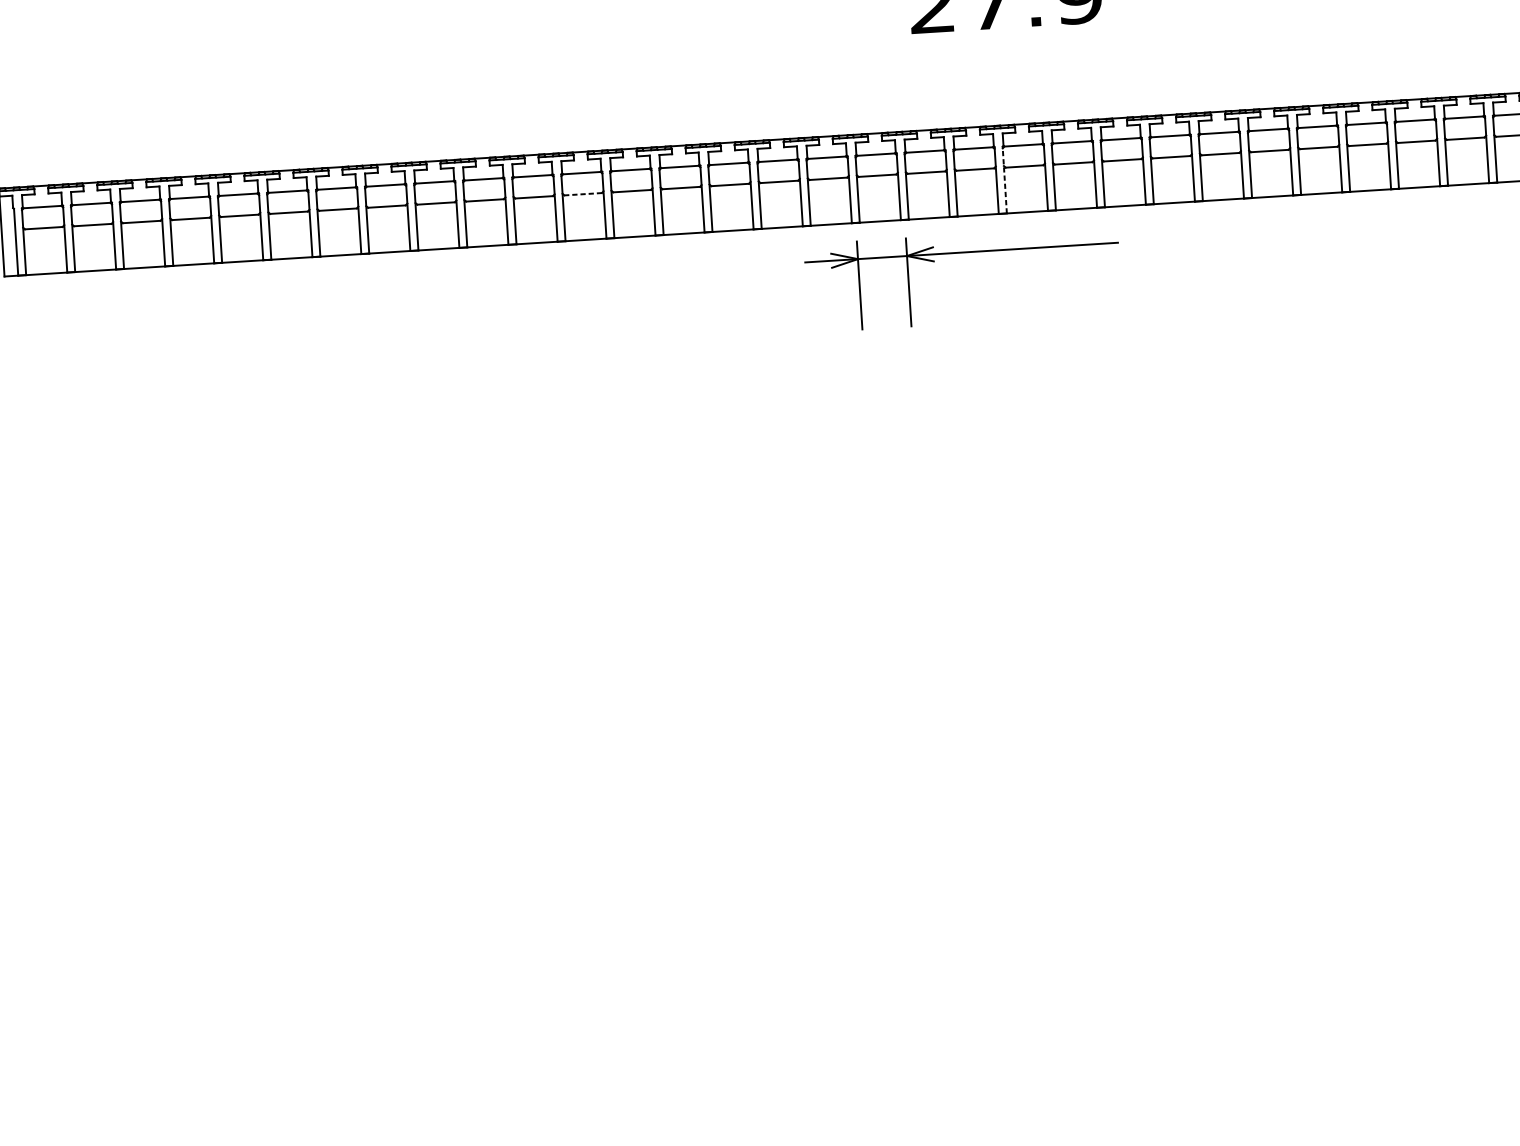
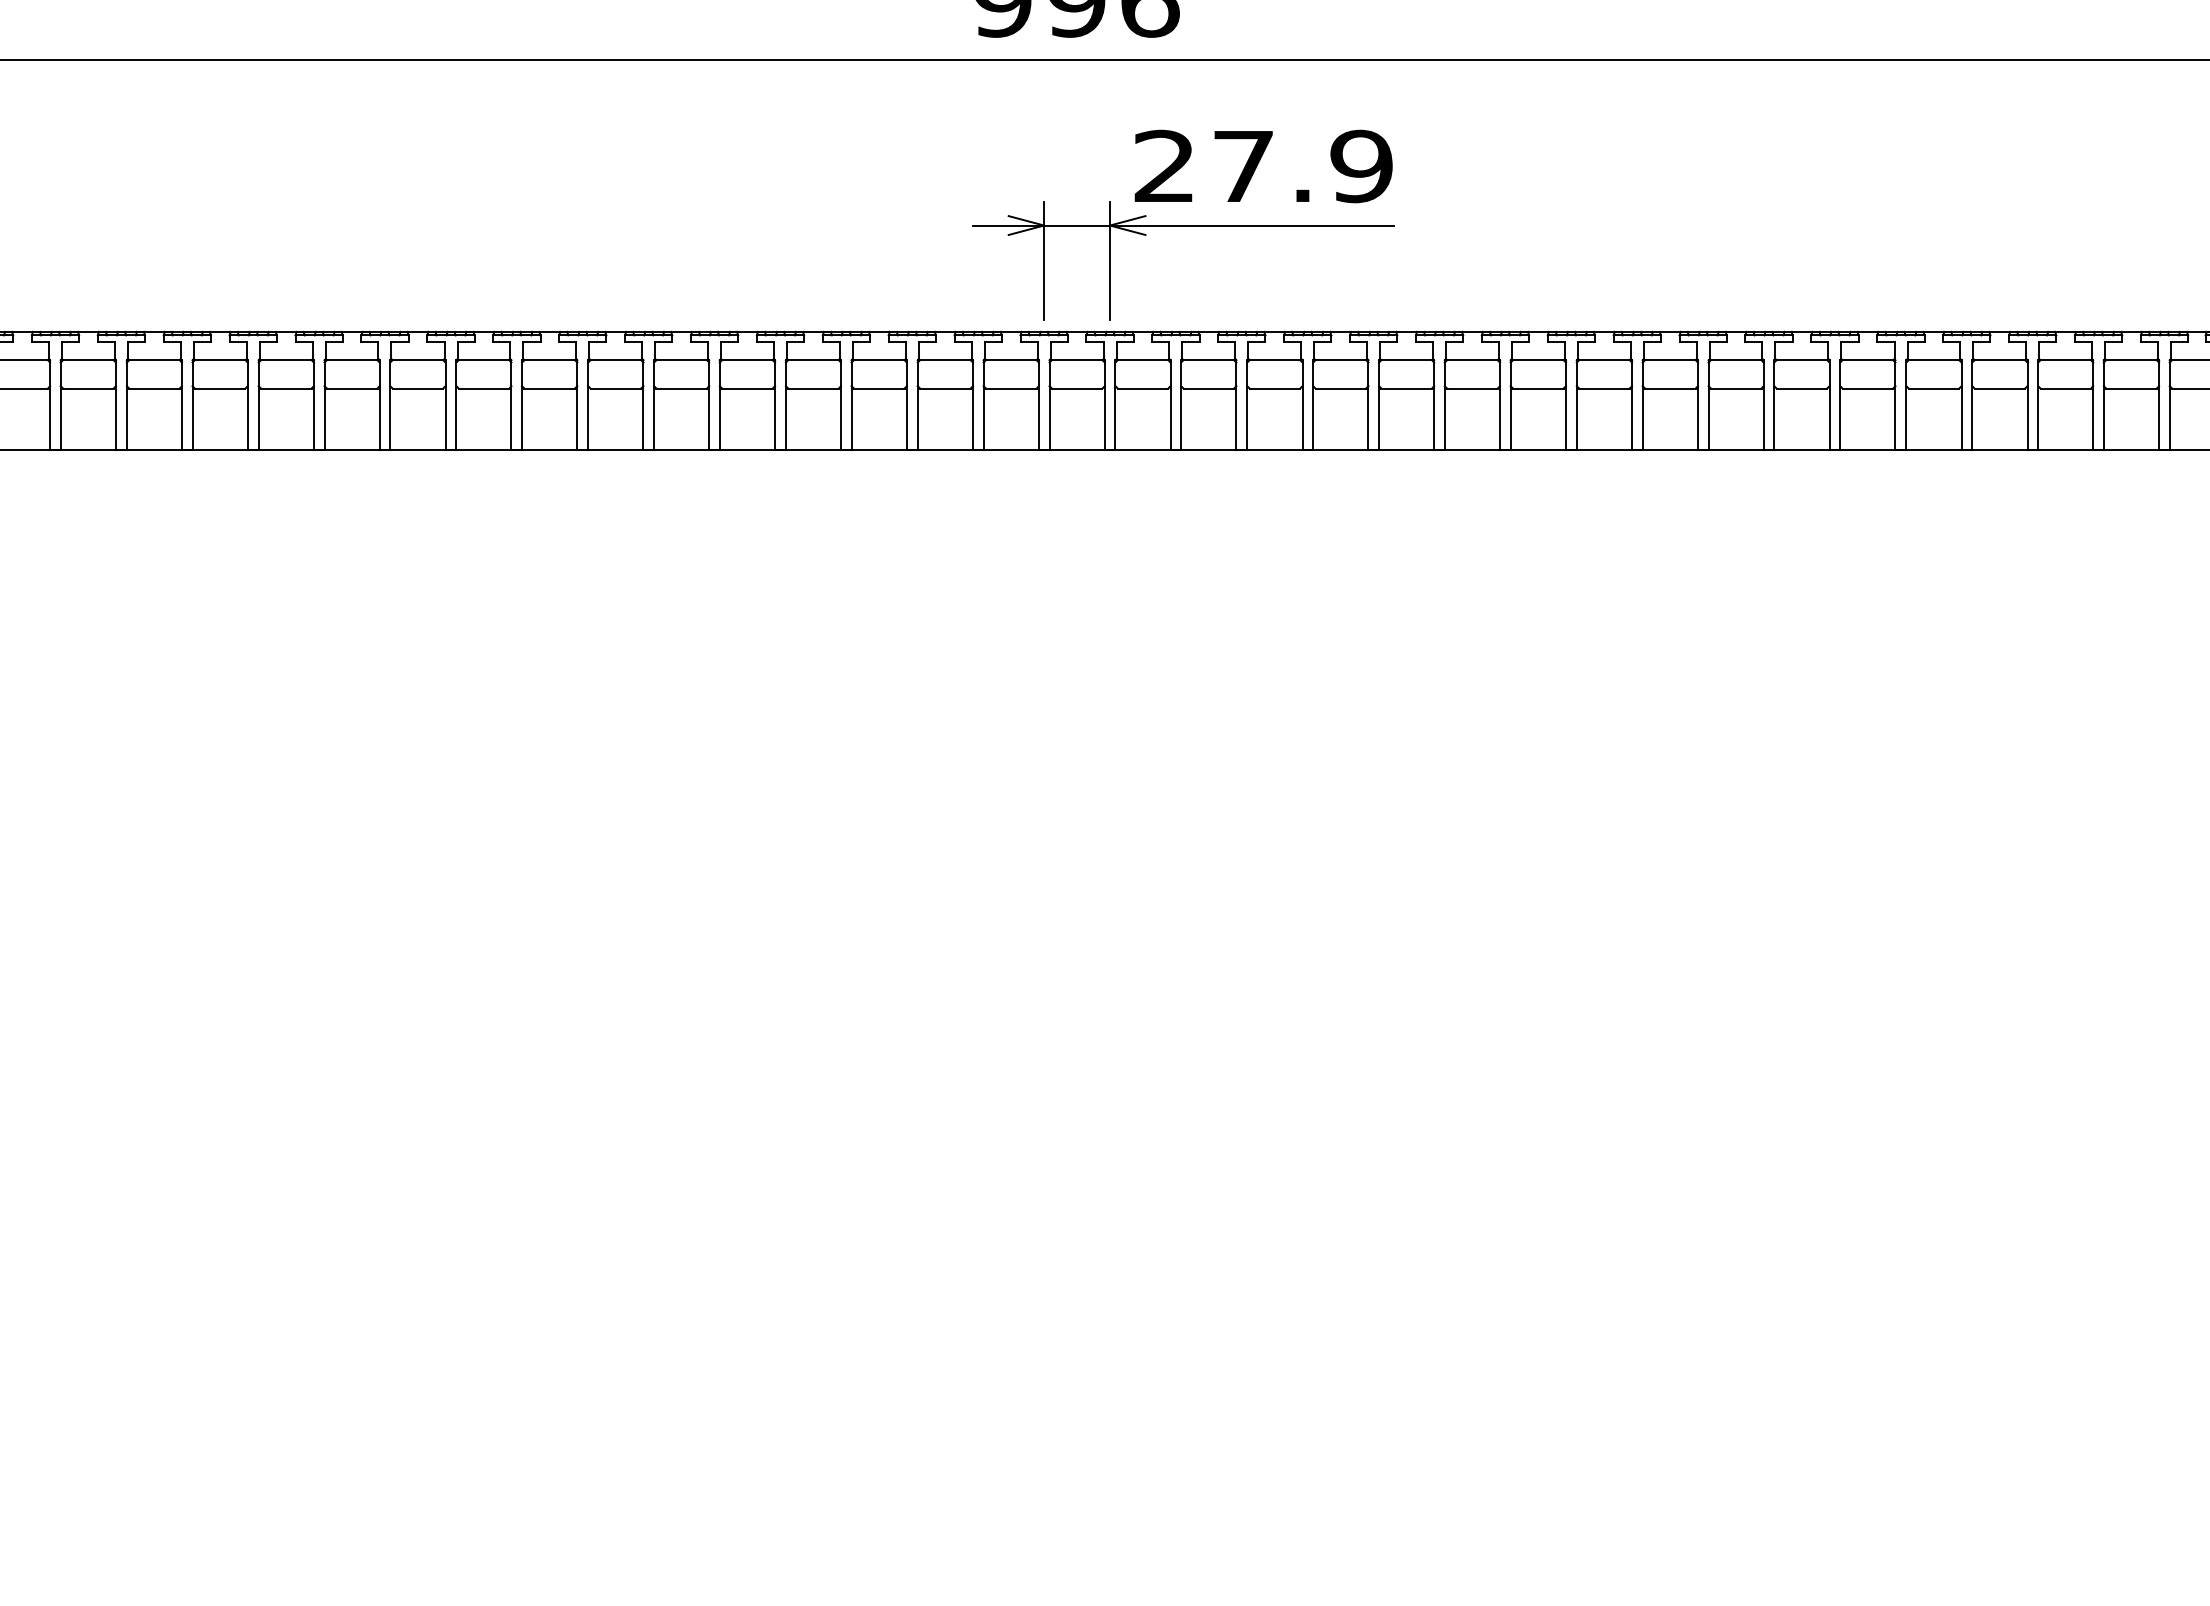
line: (1004, 180) -> (1247, 405), dashed -> solid
line: (583, 194) -> (681, 388), dashed -> solid
part: (961, 253) -> (1183, 226), moved

